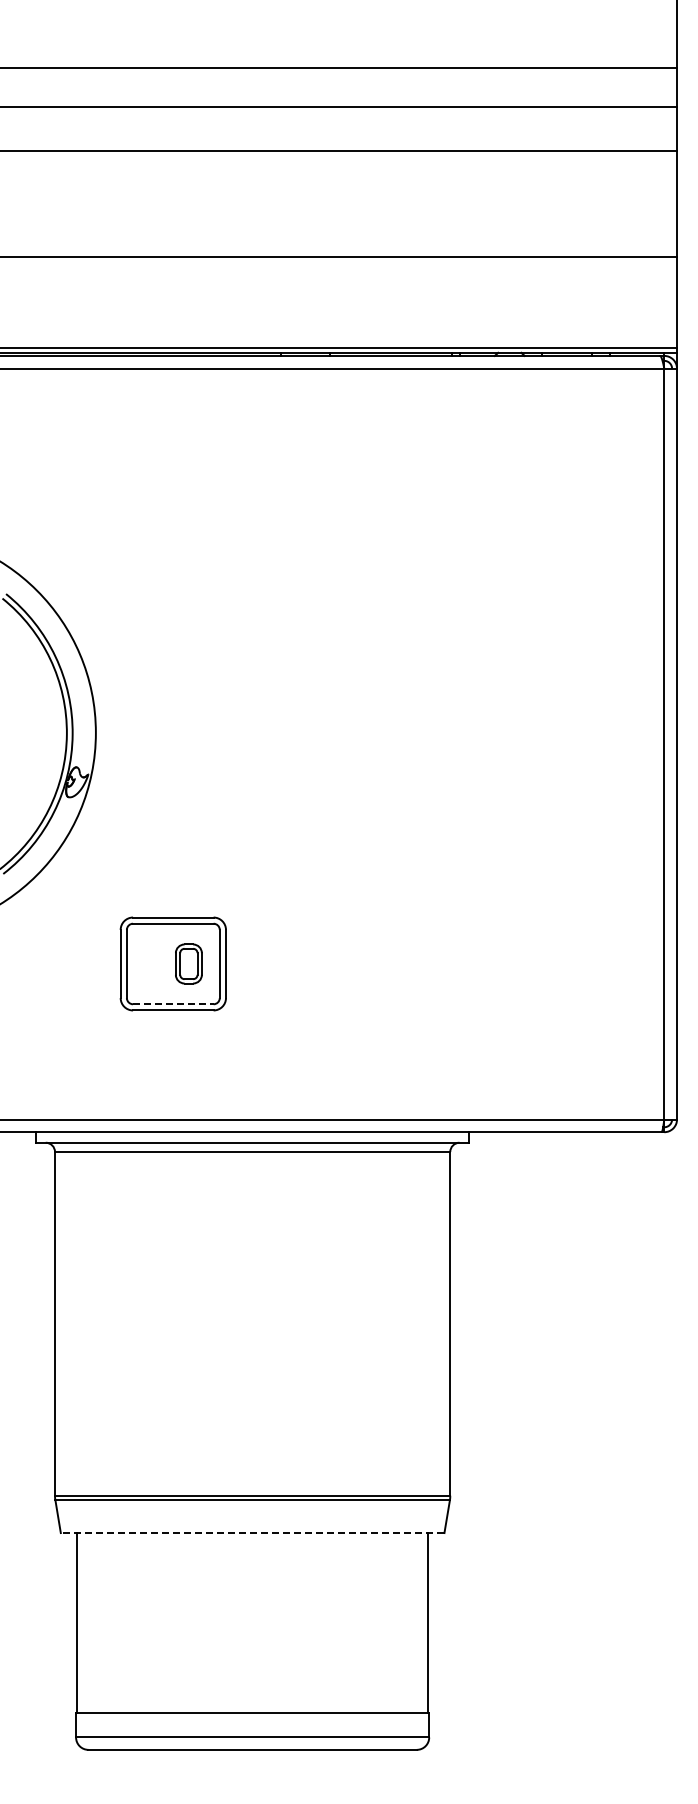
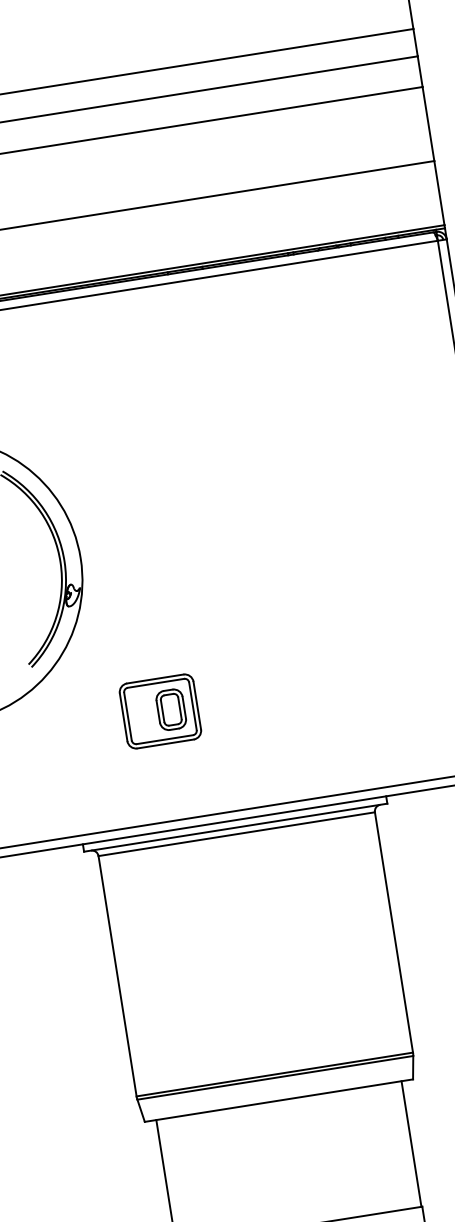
part: (188, 963) -> (171, 709), size x1.43
line: (173, 1004) -> (165, 739), dashed -> solid
line: (252, 1533) -> (278, 1100), dashed -> solid

